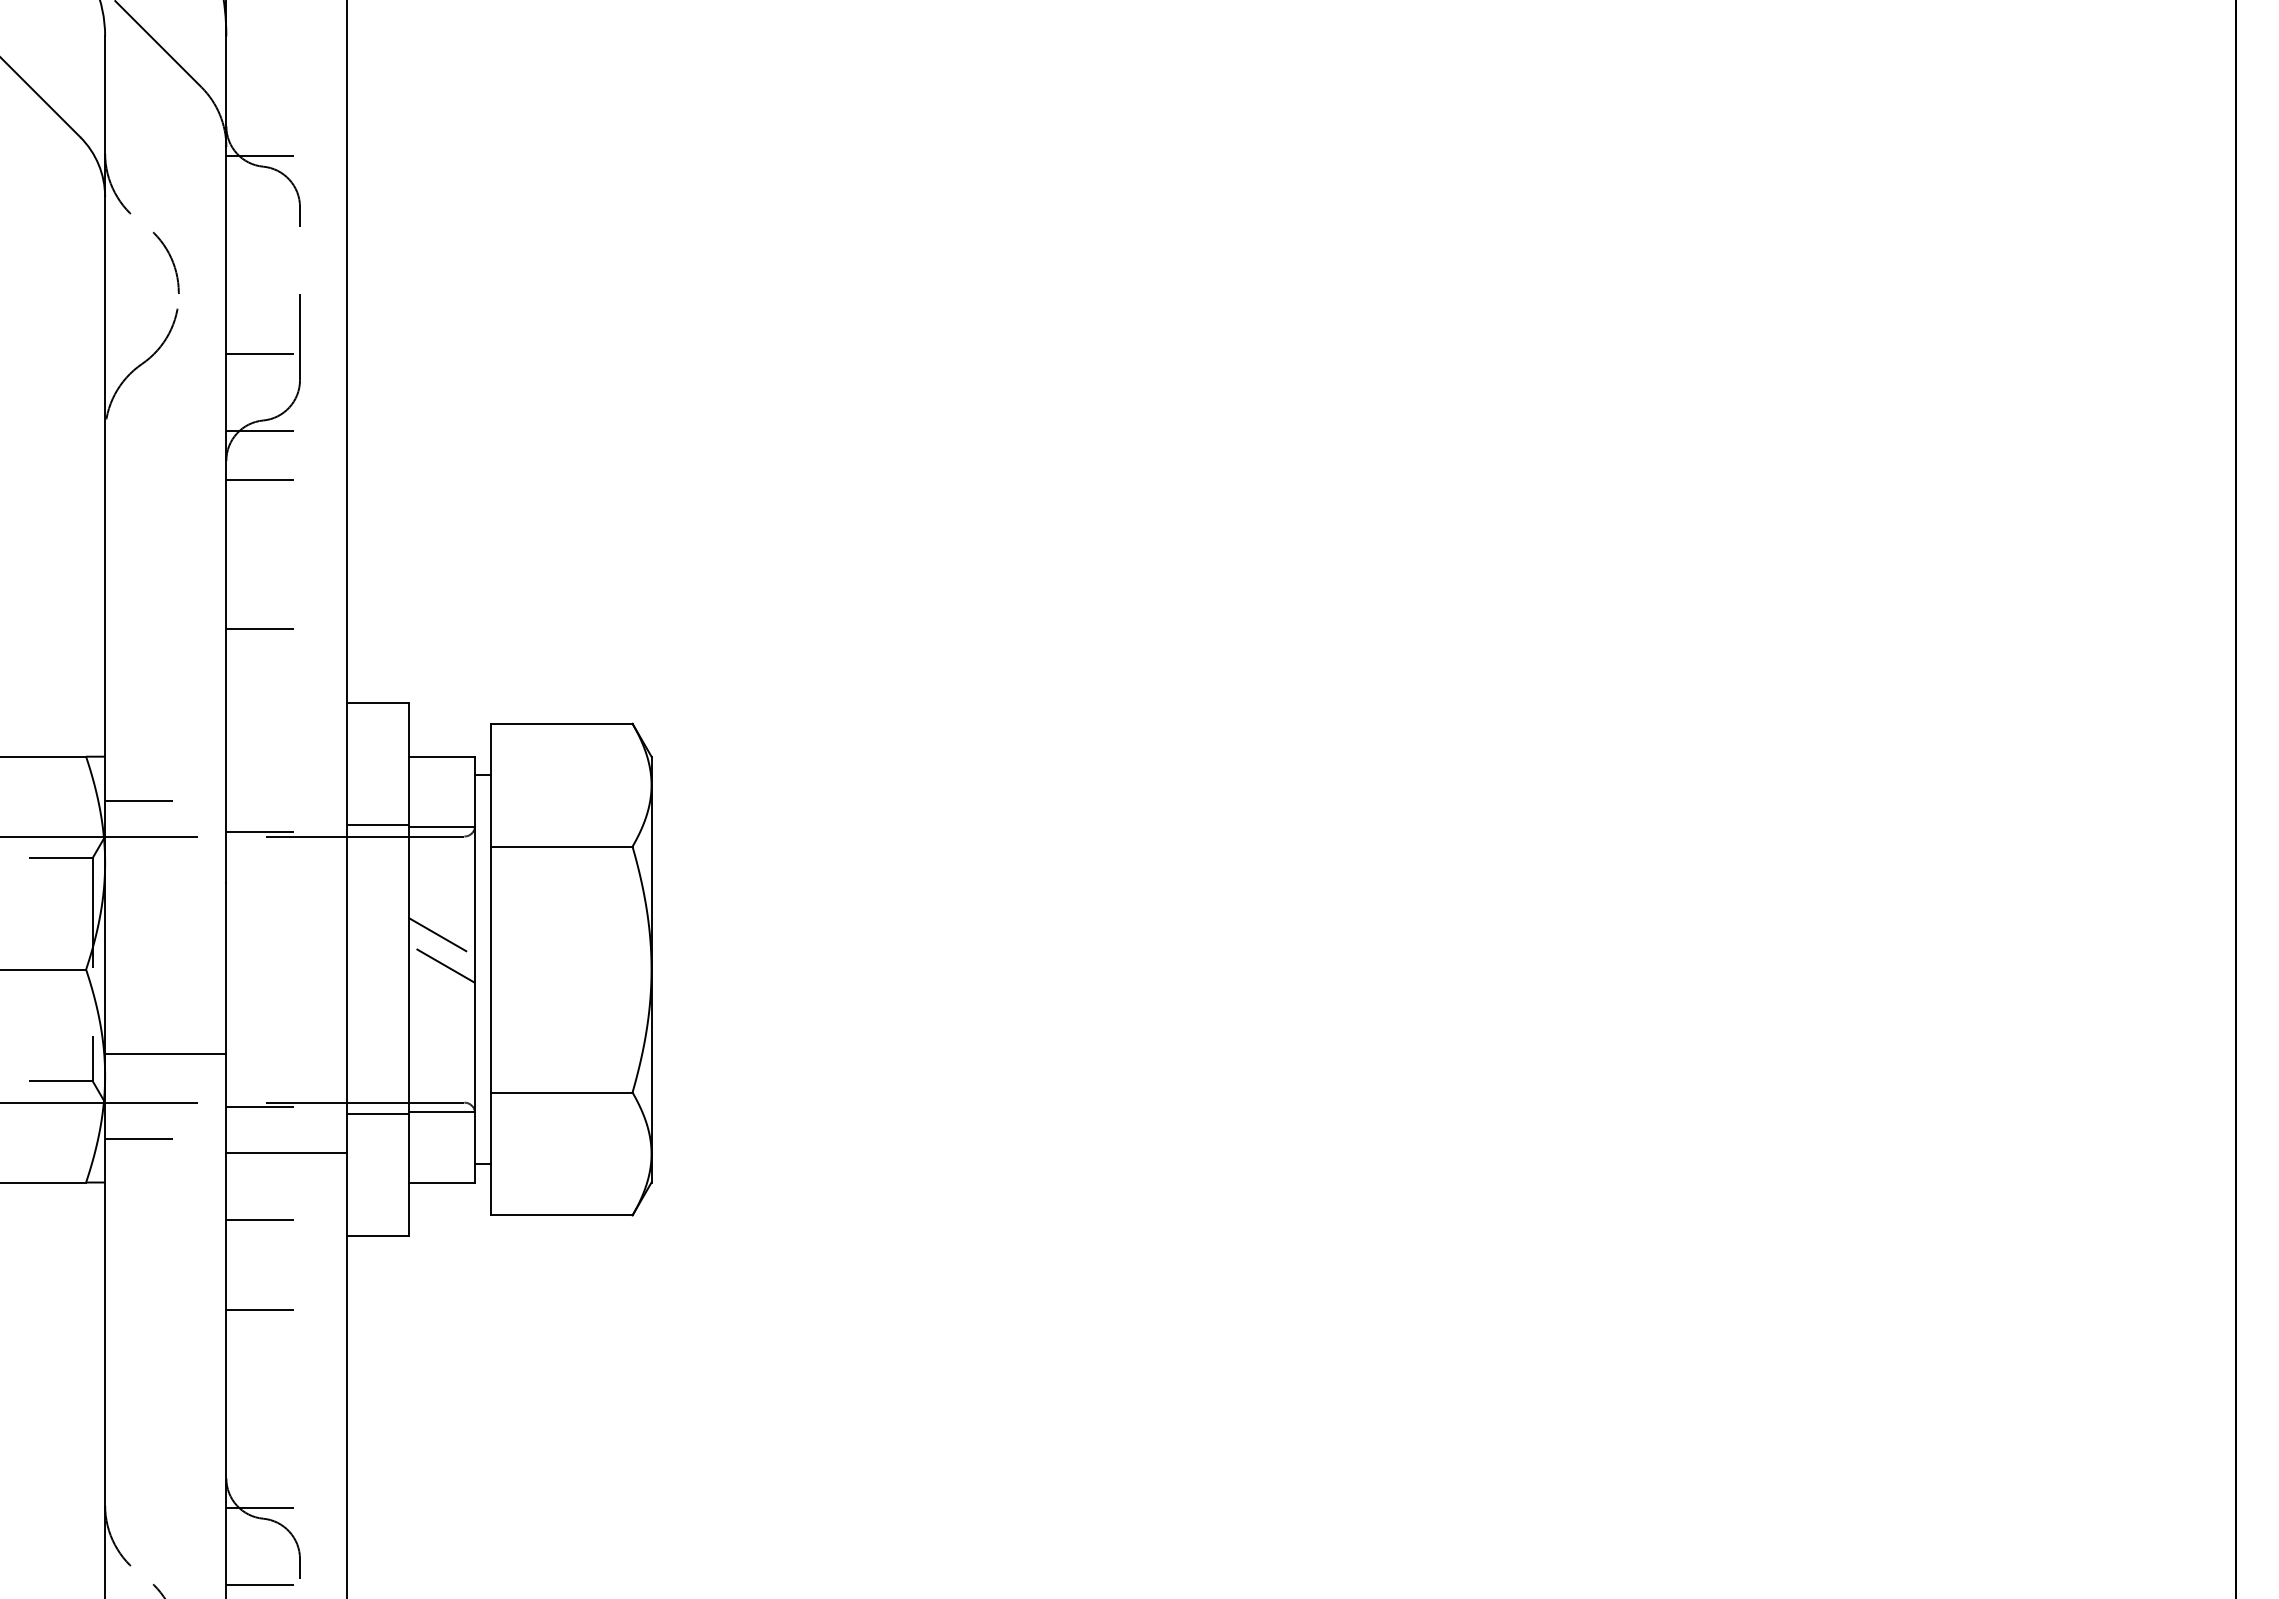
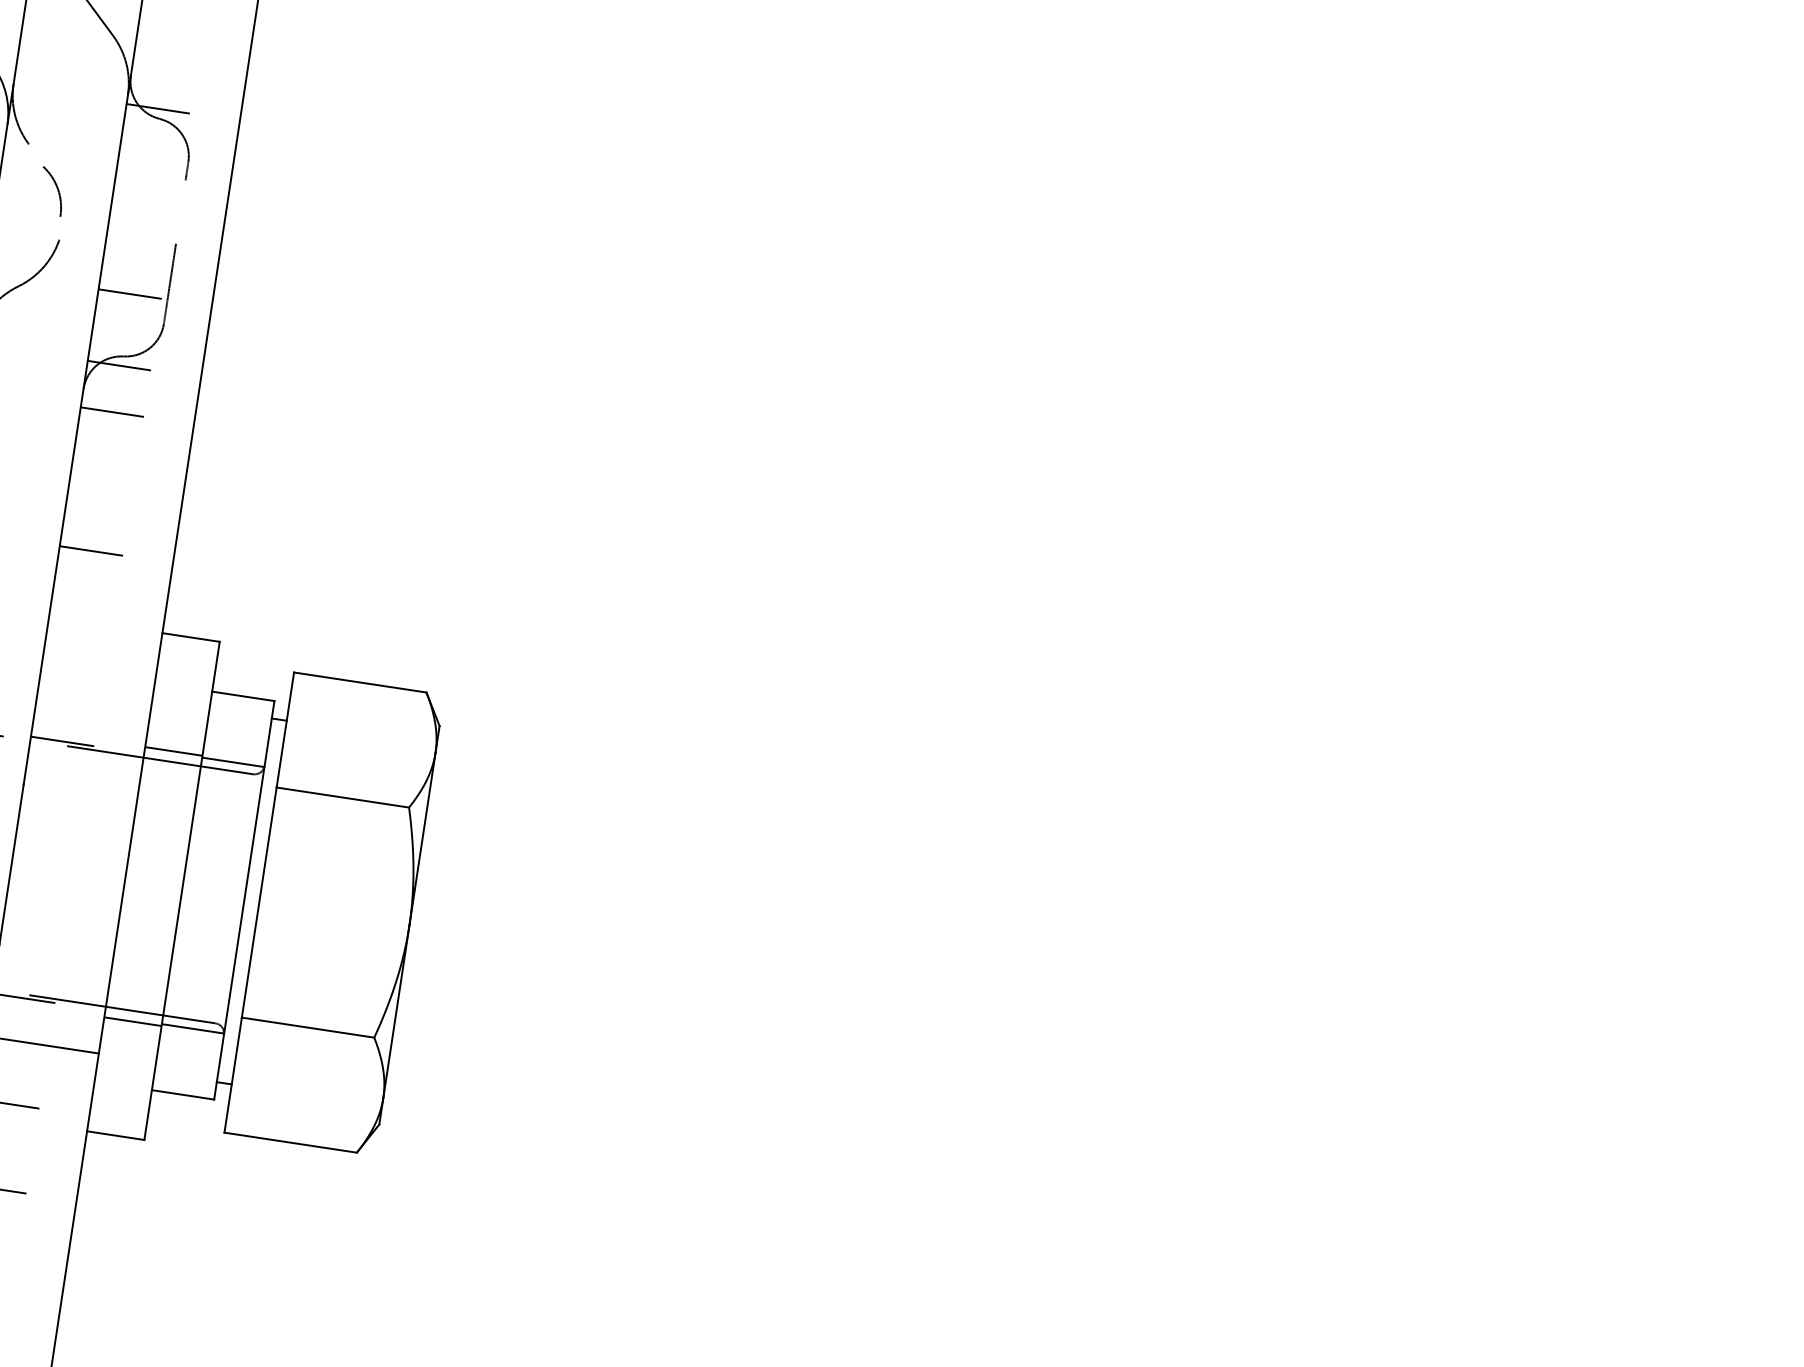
part: (165, 262) -> (54, 194), size x0.7
line: (441, 936) -> (217, 864), removed
line: (441, 963) -> (213, 889), removed

